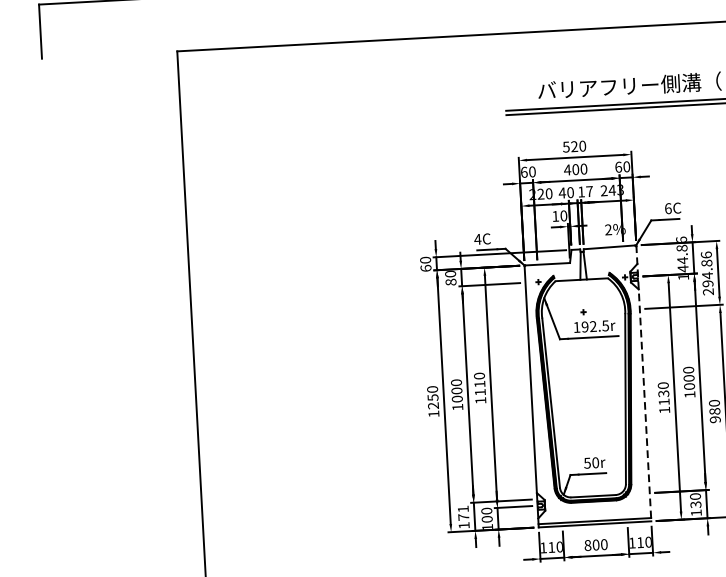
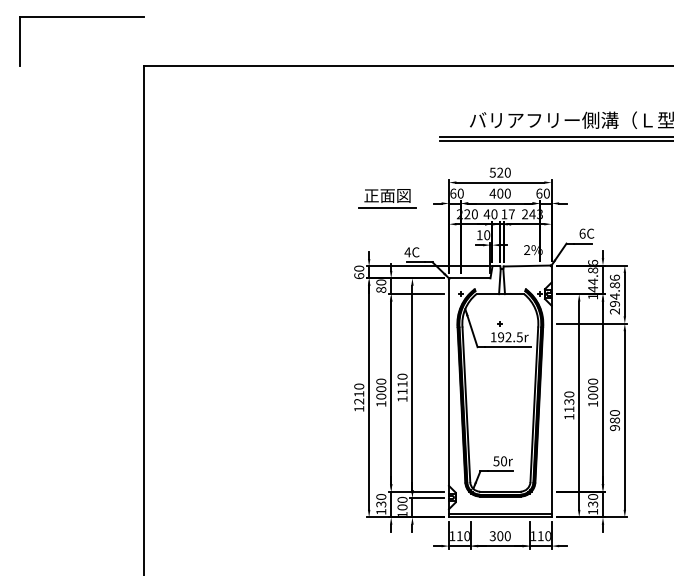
part: (452, 181) -> (387, 198), added
line: (643, 383) -> (551, 391), dashed -> solid
text: (433, 398) -> (359, 394), 1250 -> 1210
text: (463, 513) -> (381, 500), 171 -> 130
text: (587, 544) -> (492, 535), 800 -> 300

